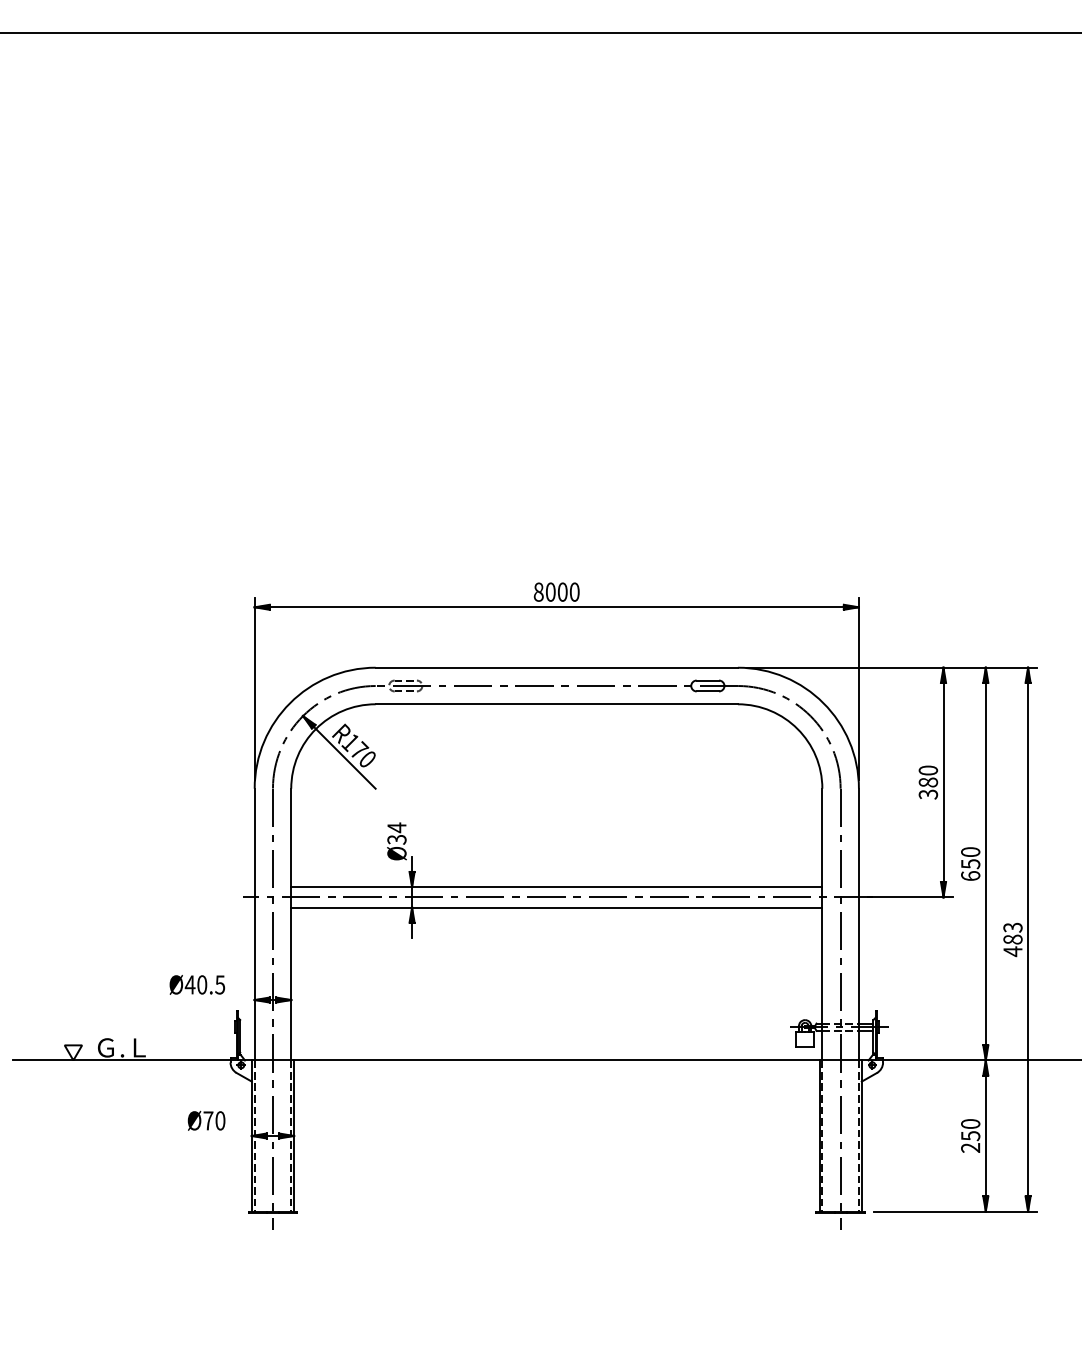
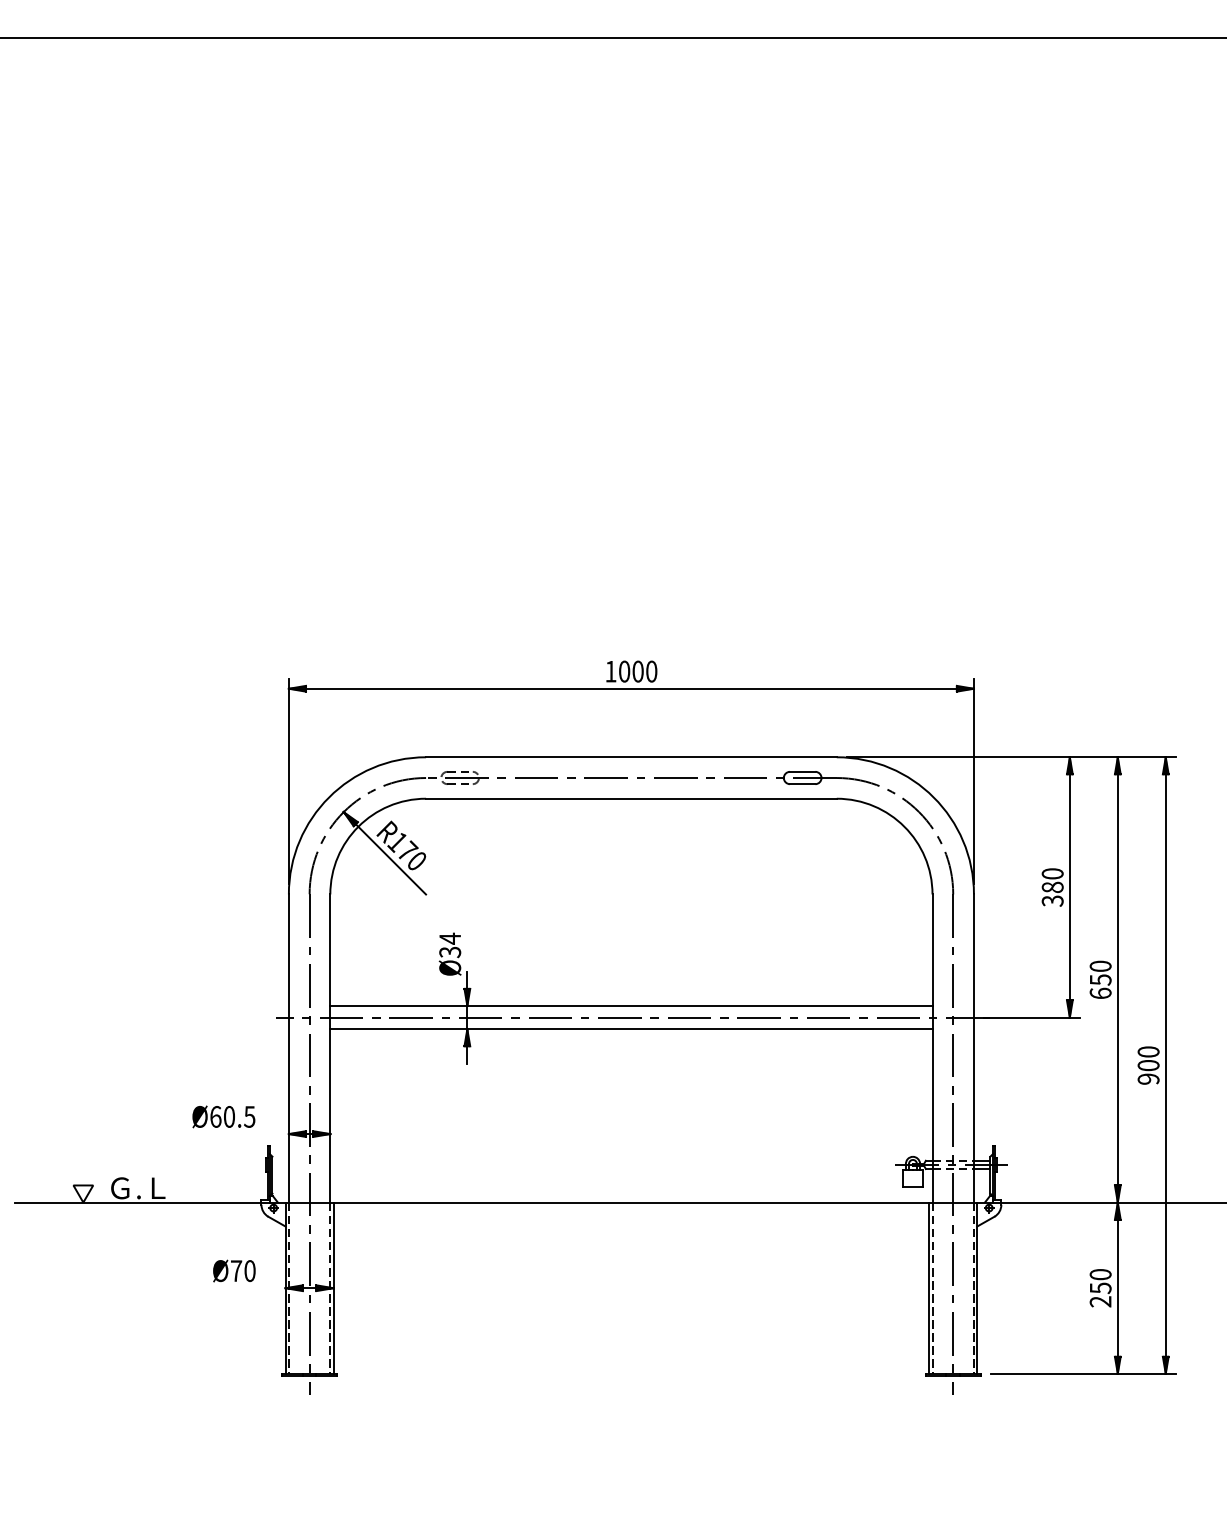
text: (538, 591) -> (610, 670), 8000 -> 1000
text: (1012, 939) -> (1148, 1065), 483 -> 900
text: (189, 984) -> (214, 1116), Ø40.5 -> Ø60.5

